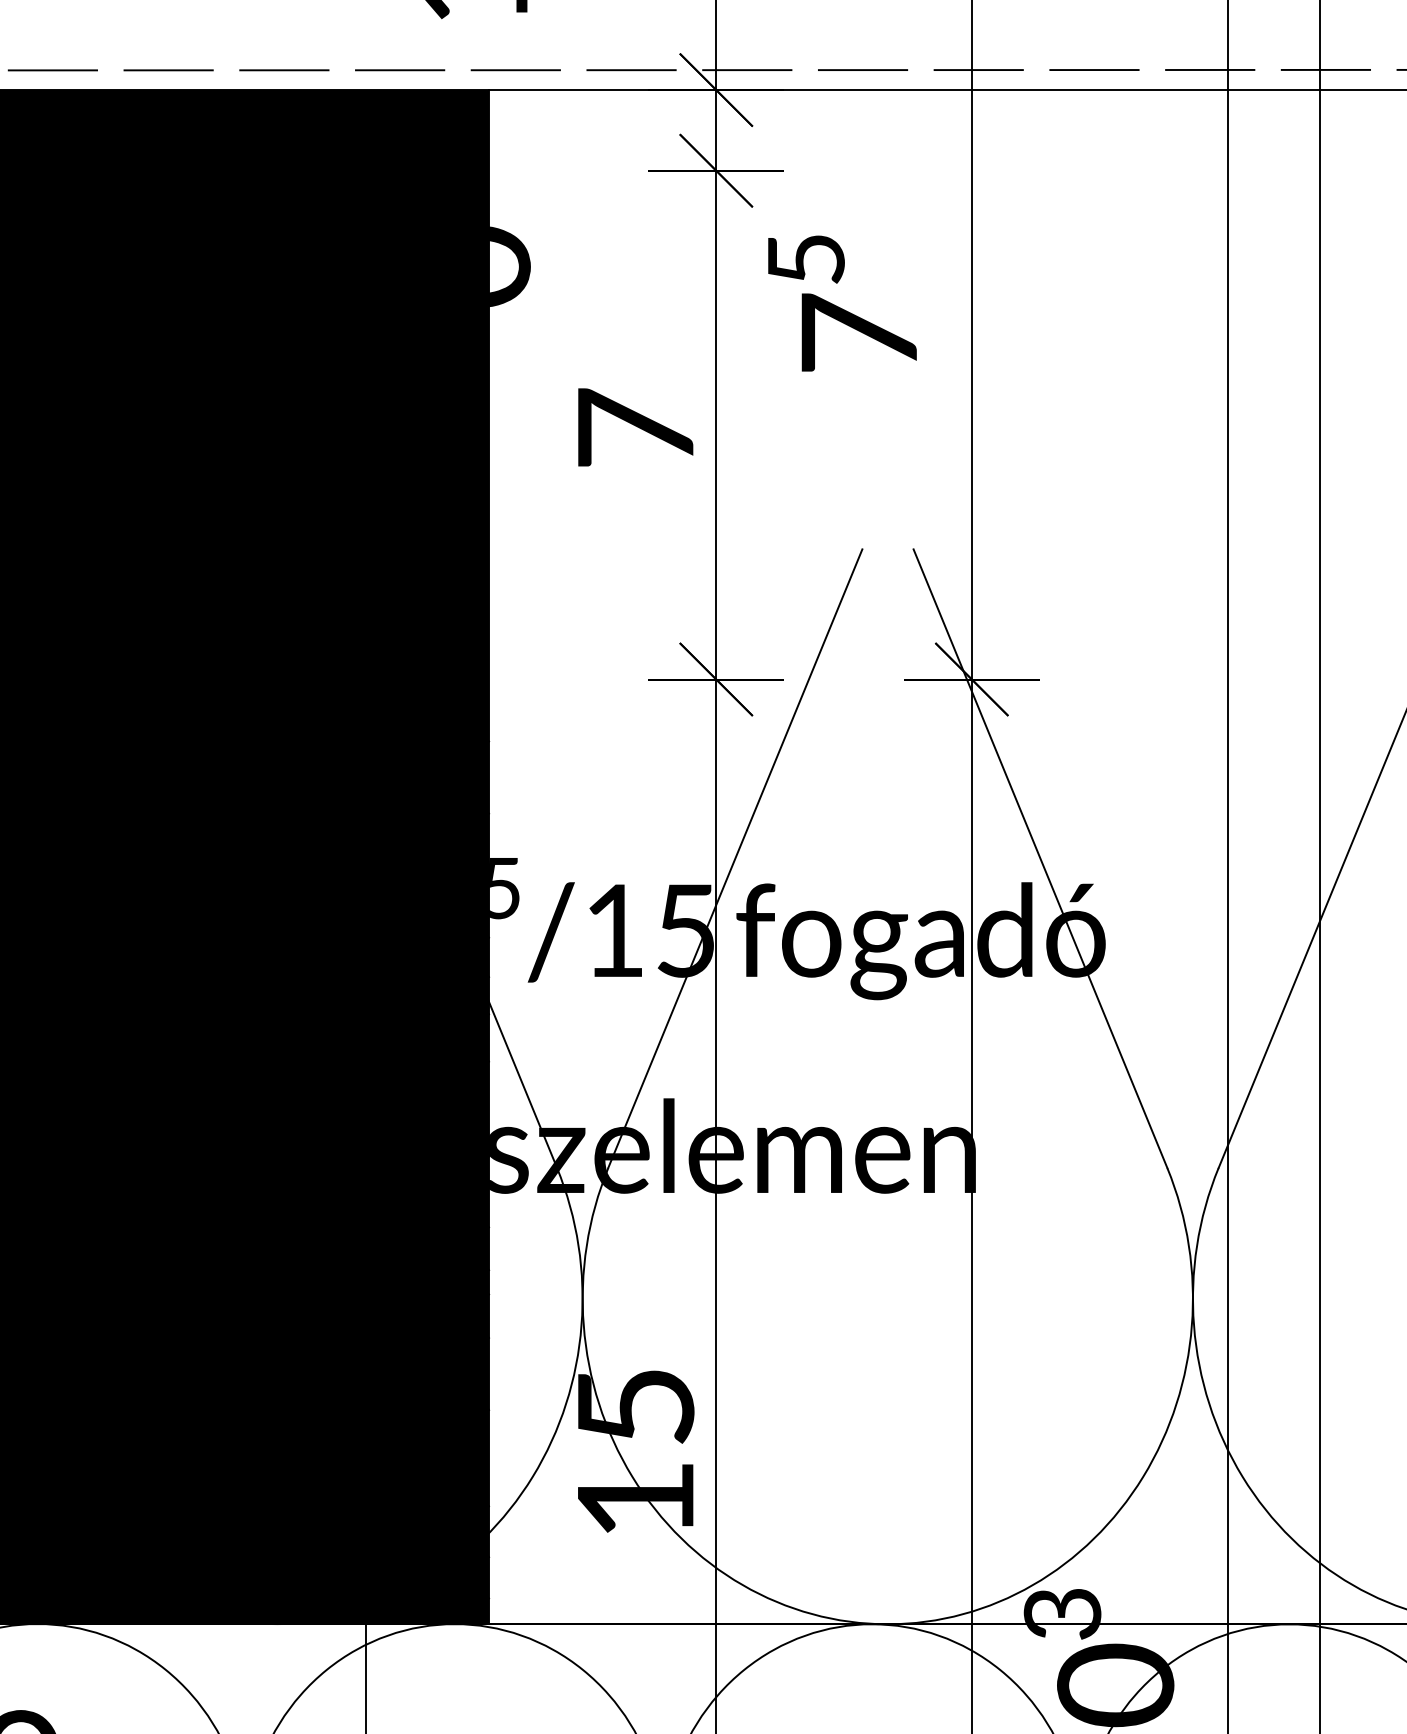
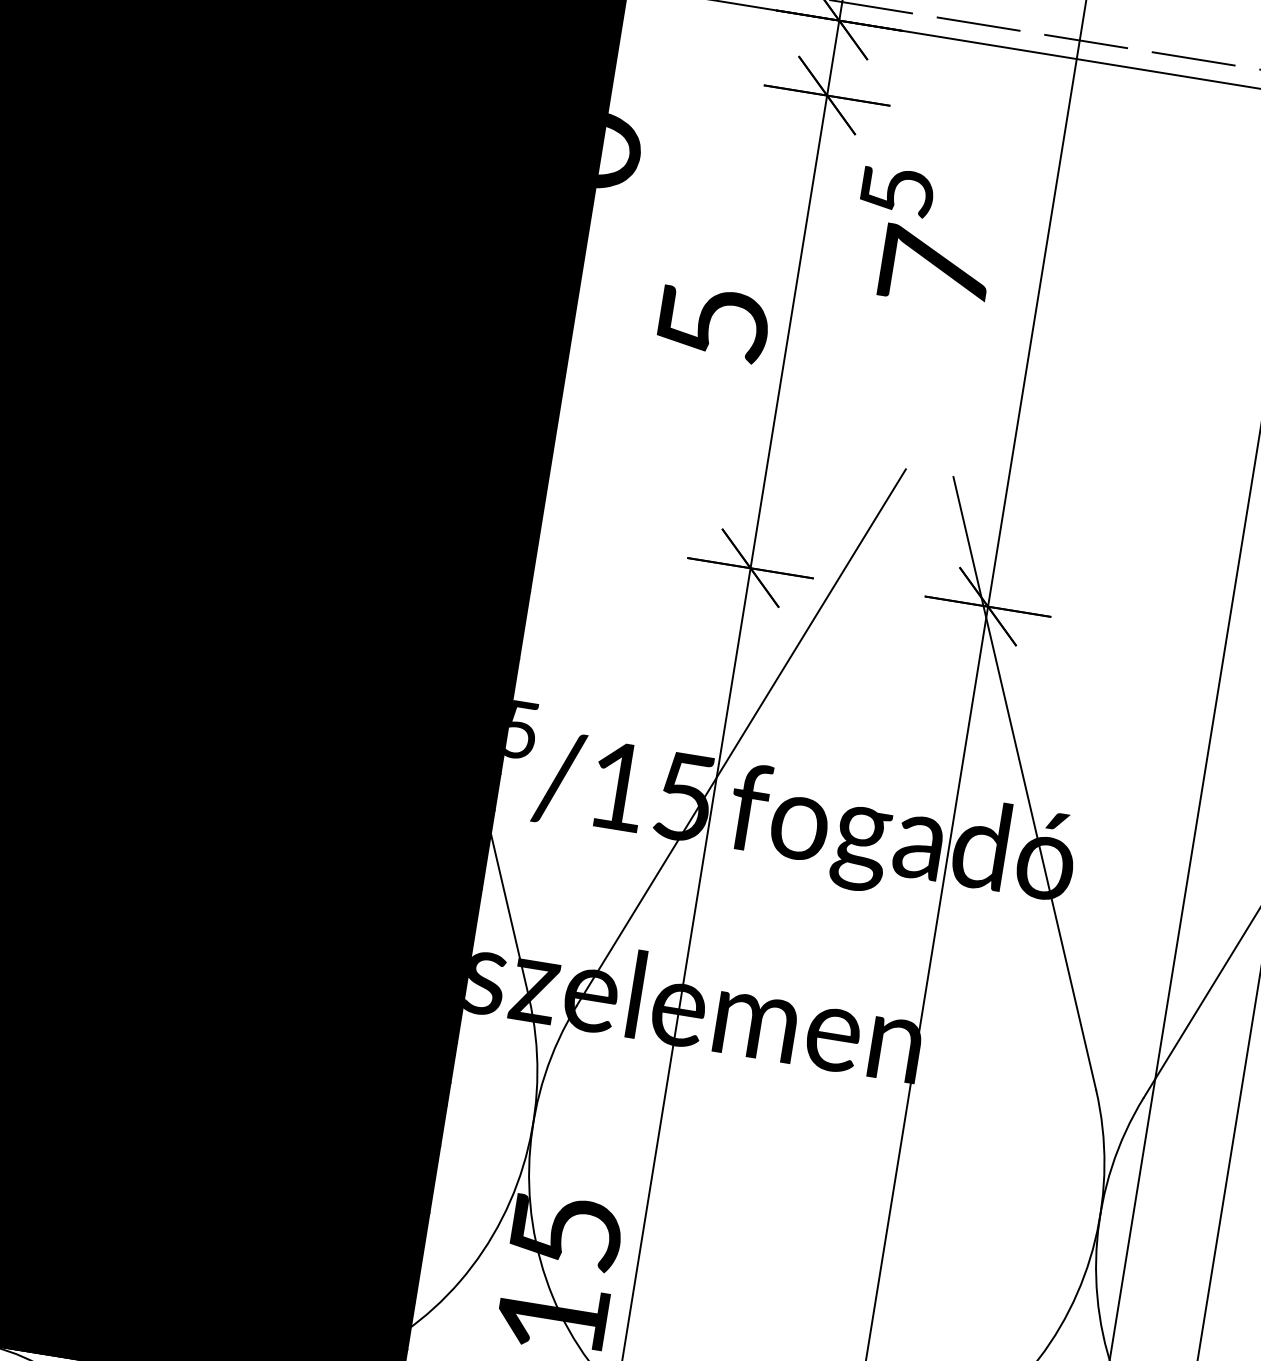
text: (636, 427) -> (714, 322), 7 -> 5

